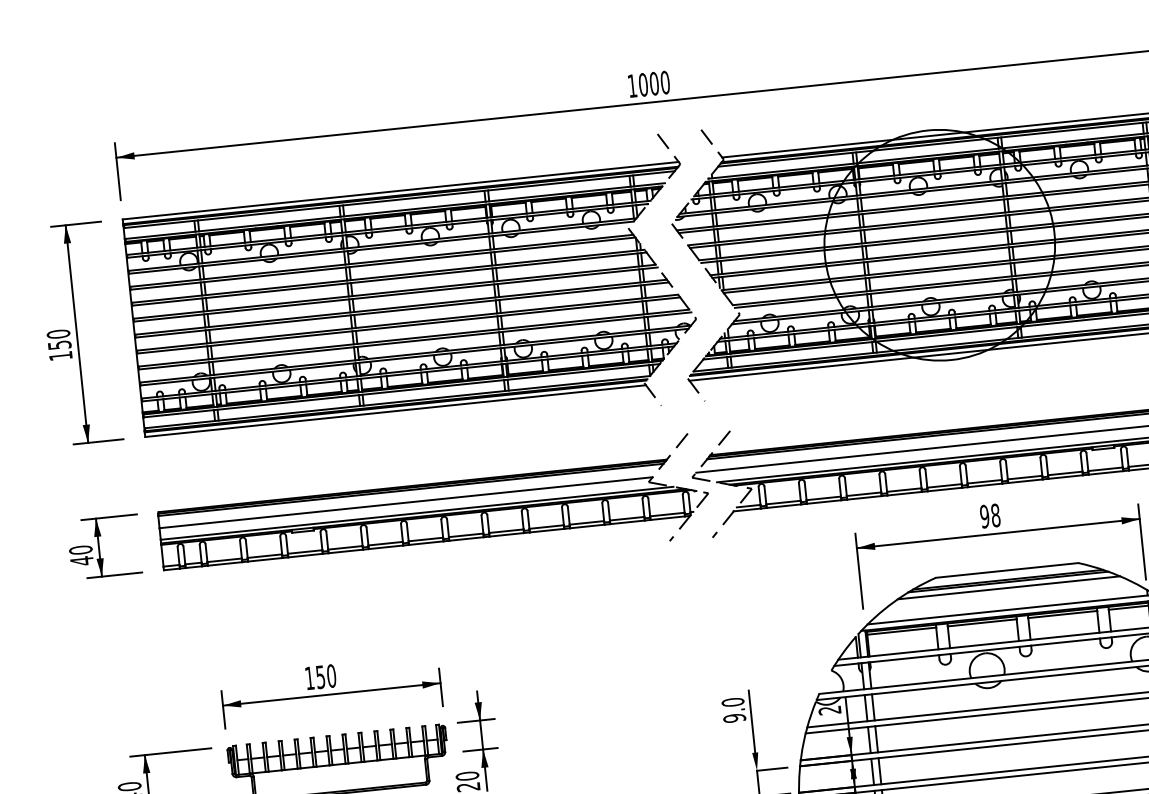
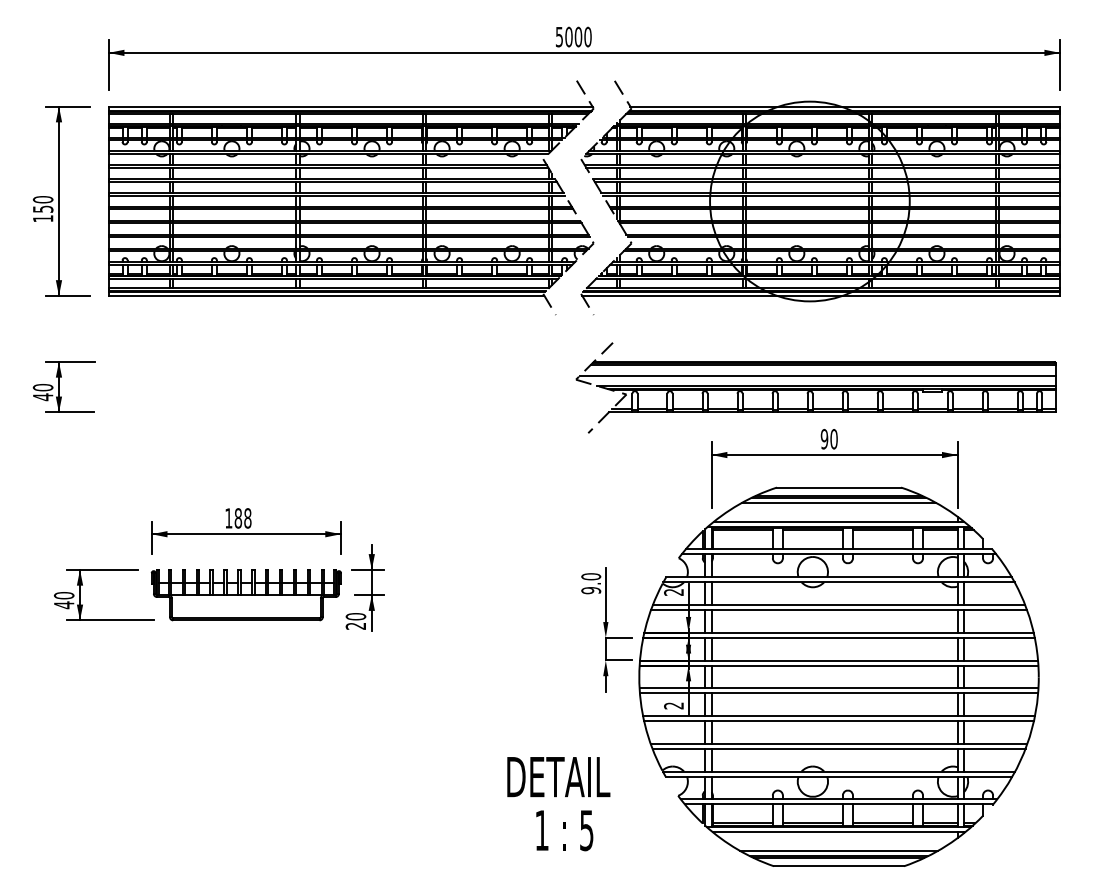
text: (632, 86) -> (559, 37), 1000 -> 5000
part: (433, 512) -> (350, 386), removed
text: (995, 515) -> (833, 439), 98 -> 90
text: (325, 676) -> (242, 518), 150 -> 188

